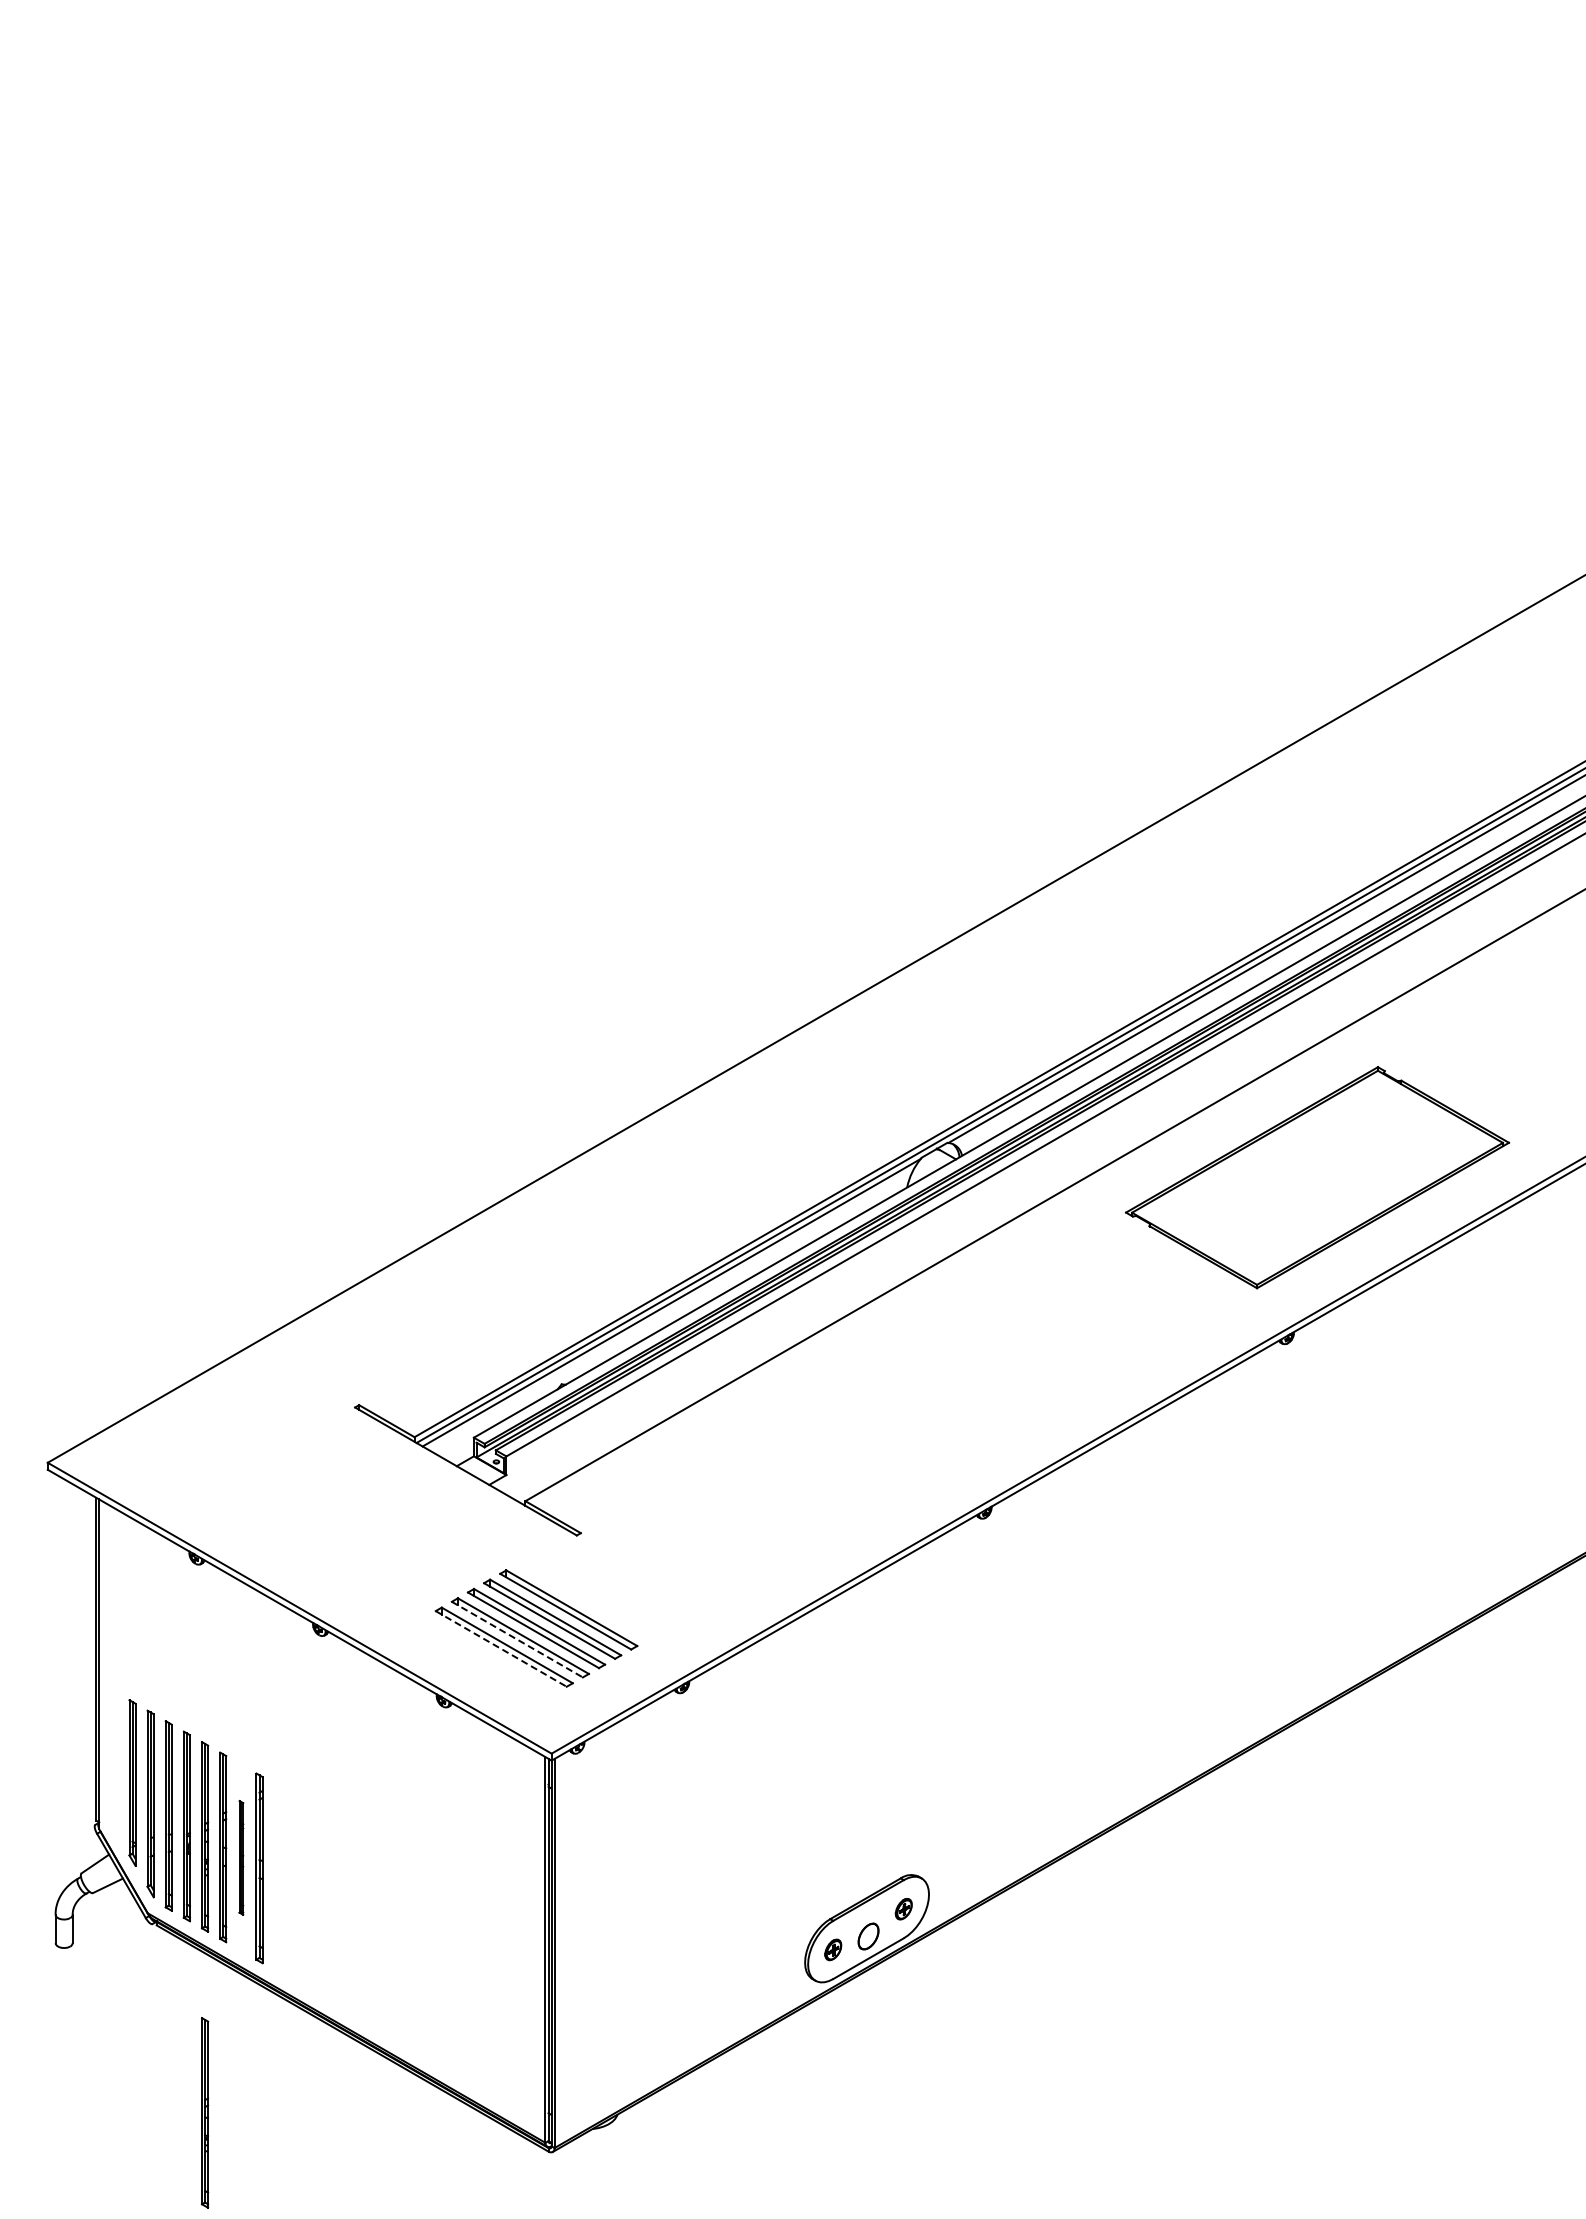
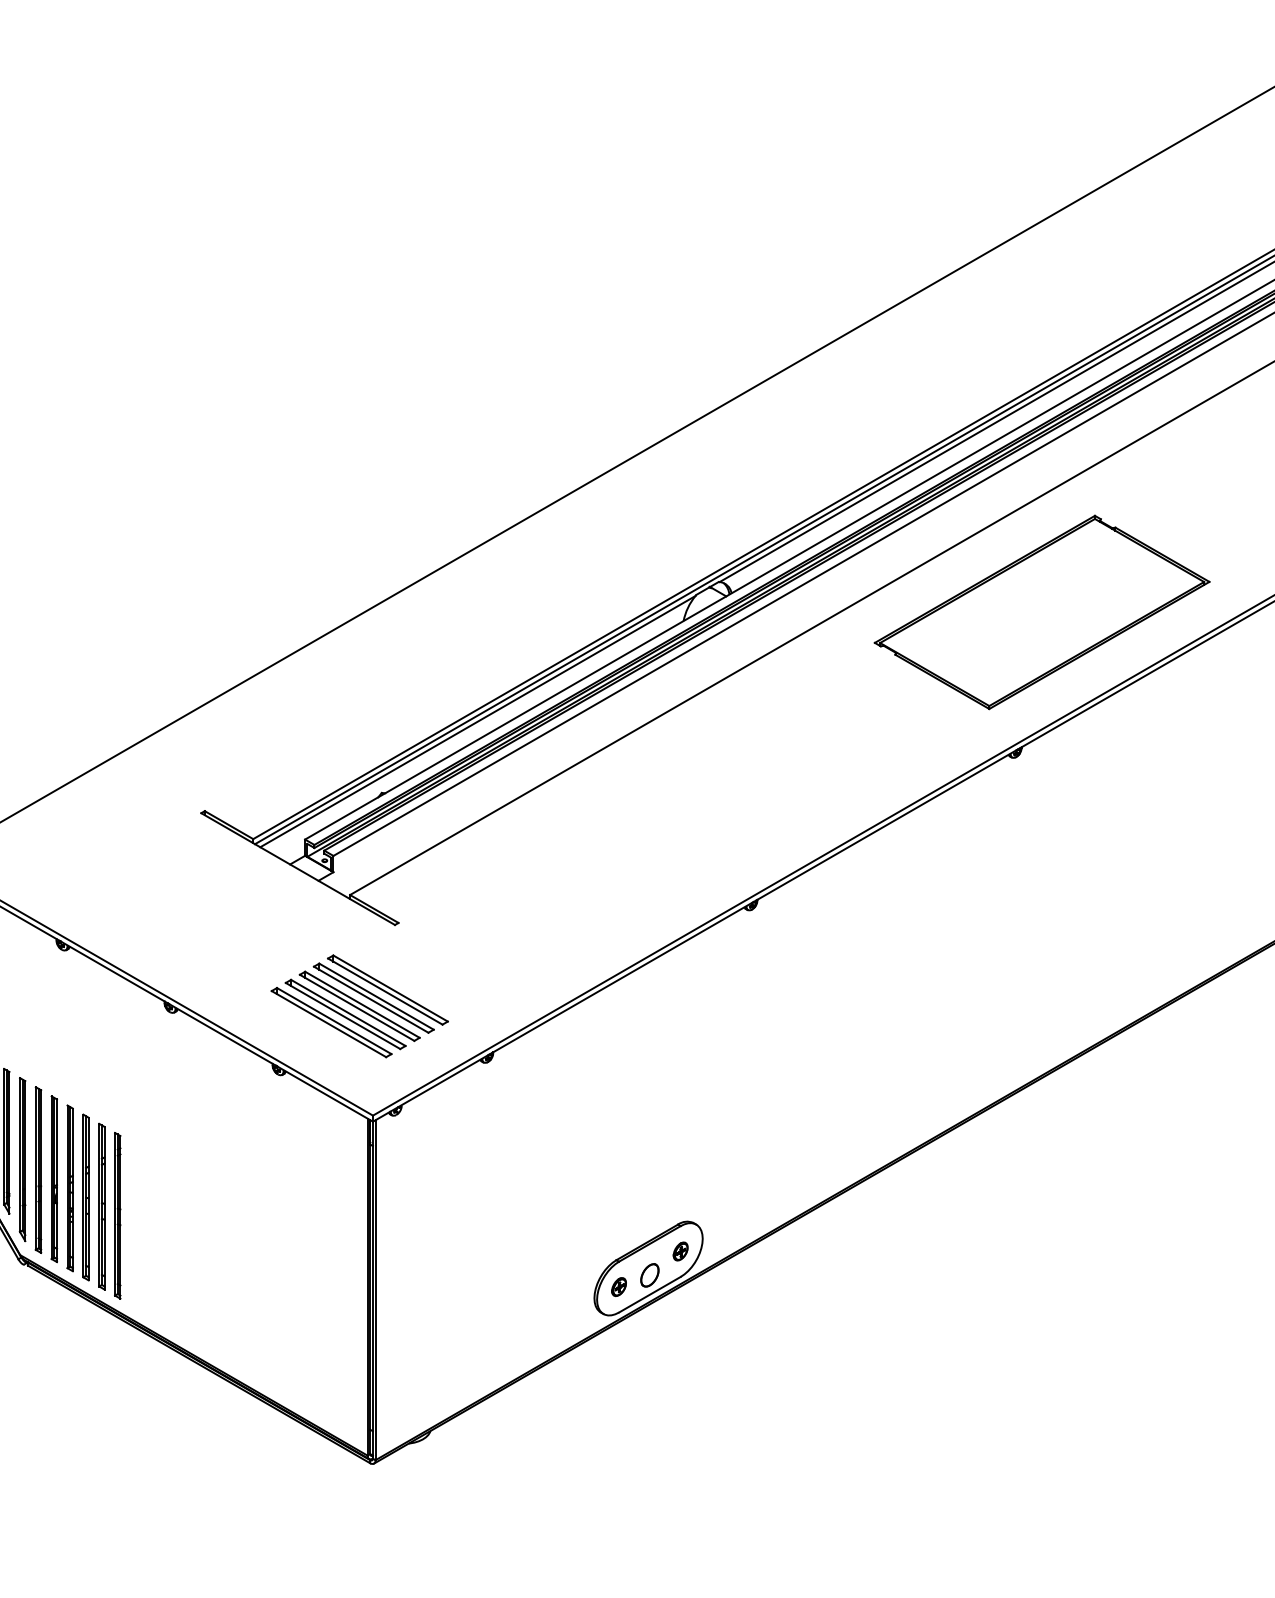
line: (517, 1639) -> (343, 1015), dashed -> solid
line: (501, 1648) -> (329, 1023), dashed -> solid
part: (241, 1857) -> (102, 1206), size x1.67
part: (204, 2112) -> (69, 1429), removed

